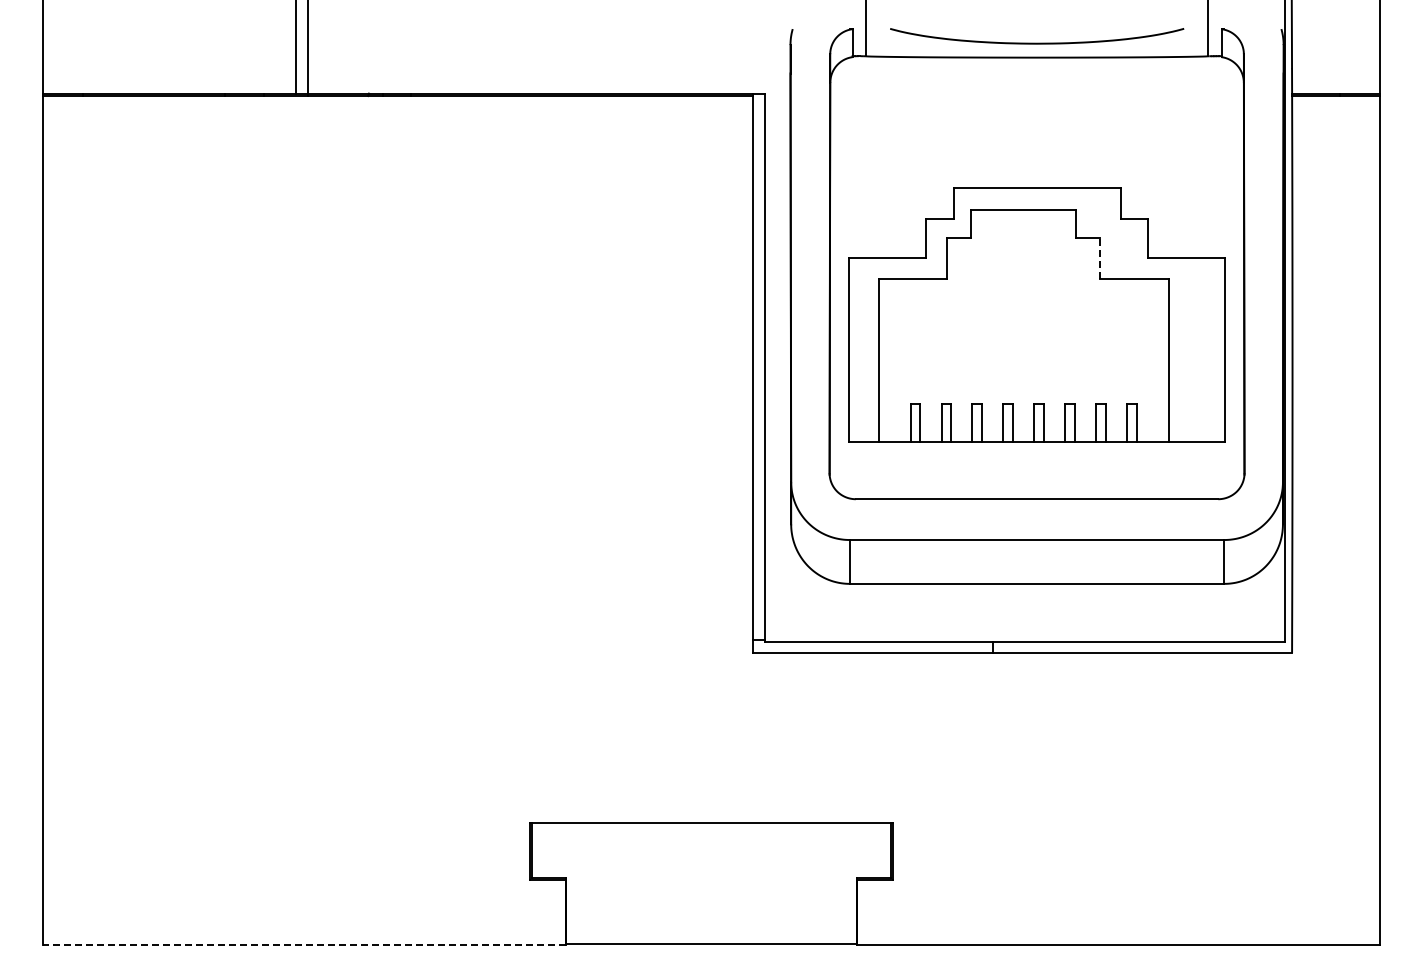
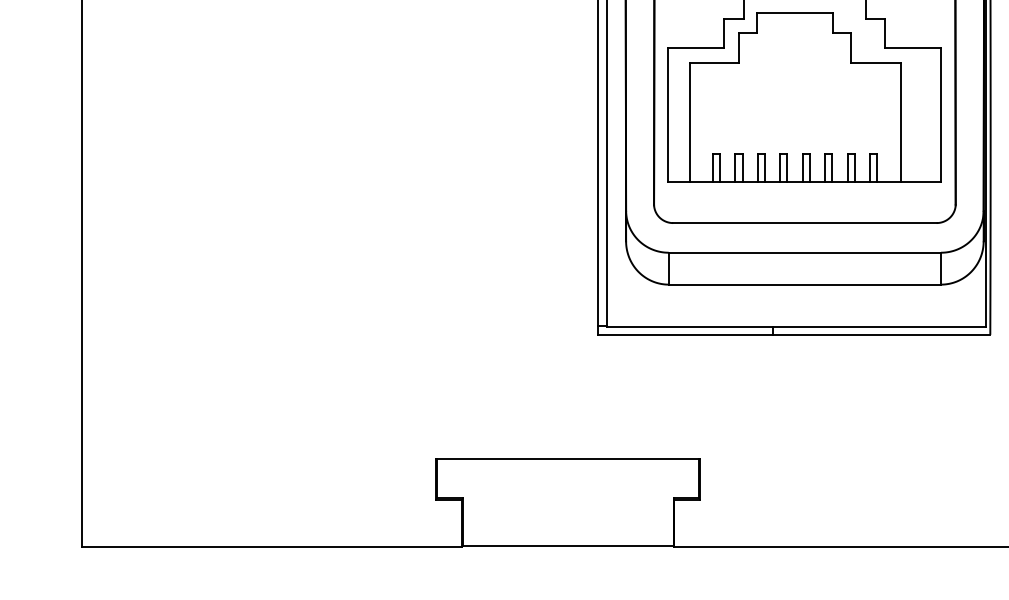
line: (1100, 258) -> (851, 48), dashed -> solid
line: (303, 944) -> (271, 546), dashed -> solid

